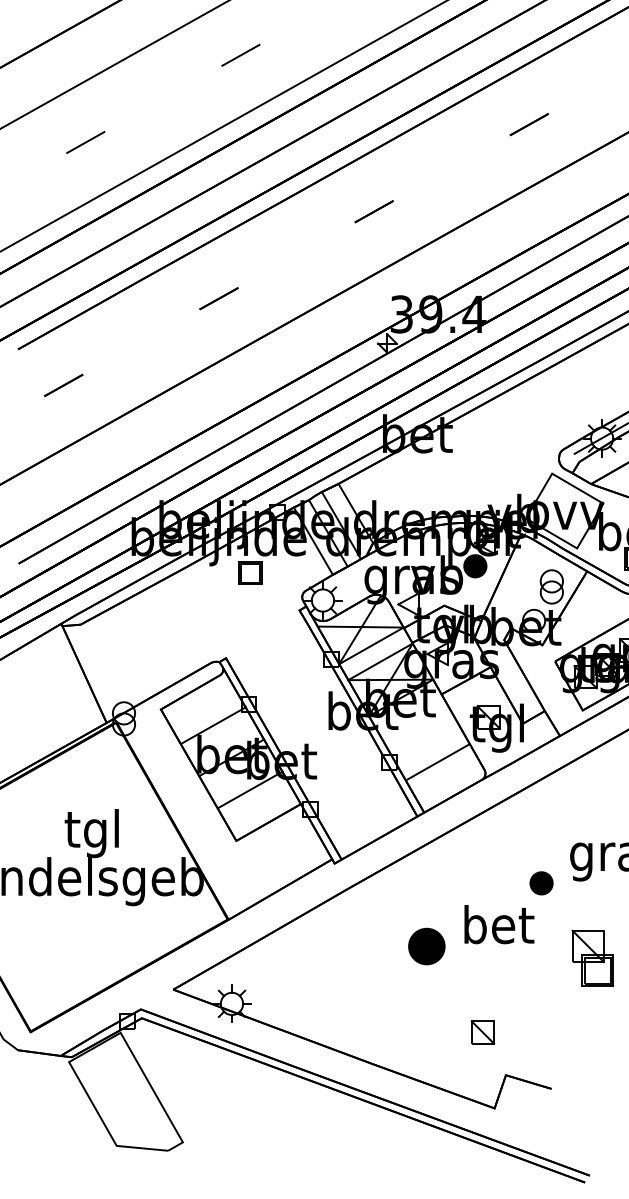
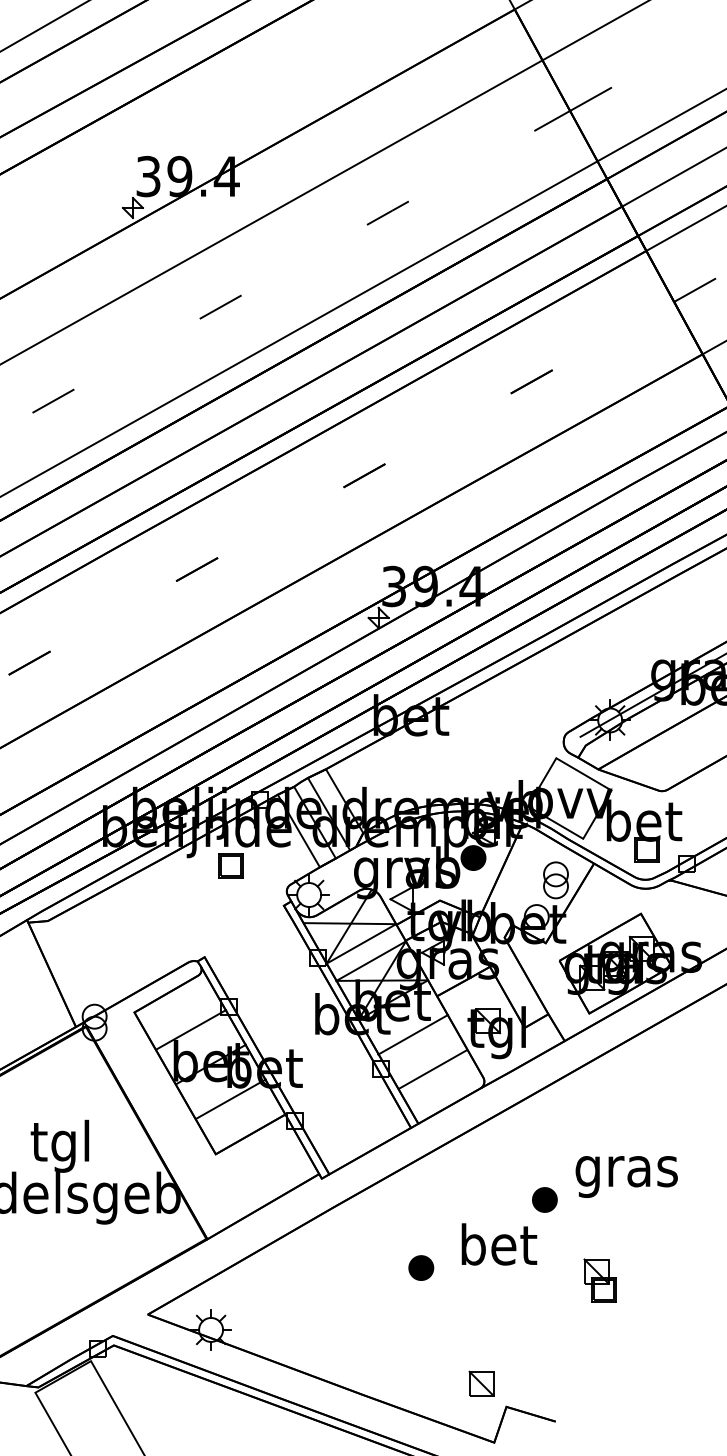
line: (418, 729) -> (412, 1034), added
part: (427, 945) -> (421, 1267), size x0.62
part: (592, 958) -> (599, 1280), size x0.71
part: (482, 1032) -> (481, 1383), moved

